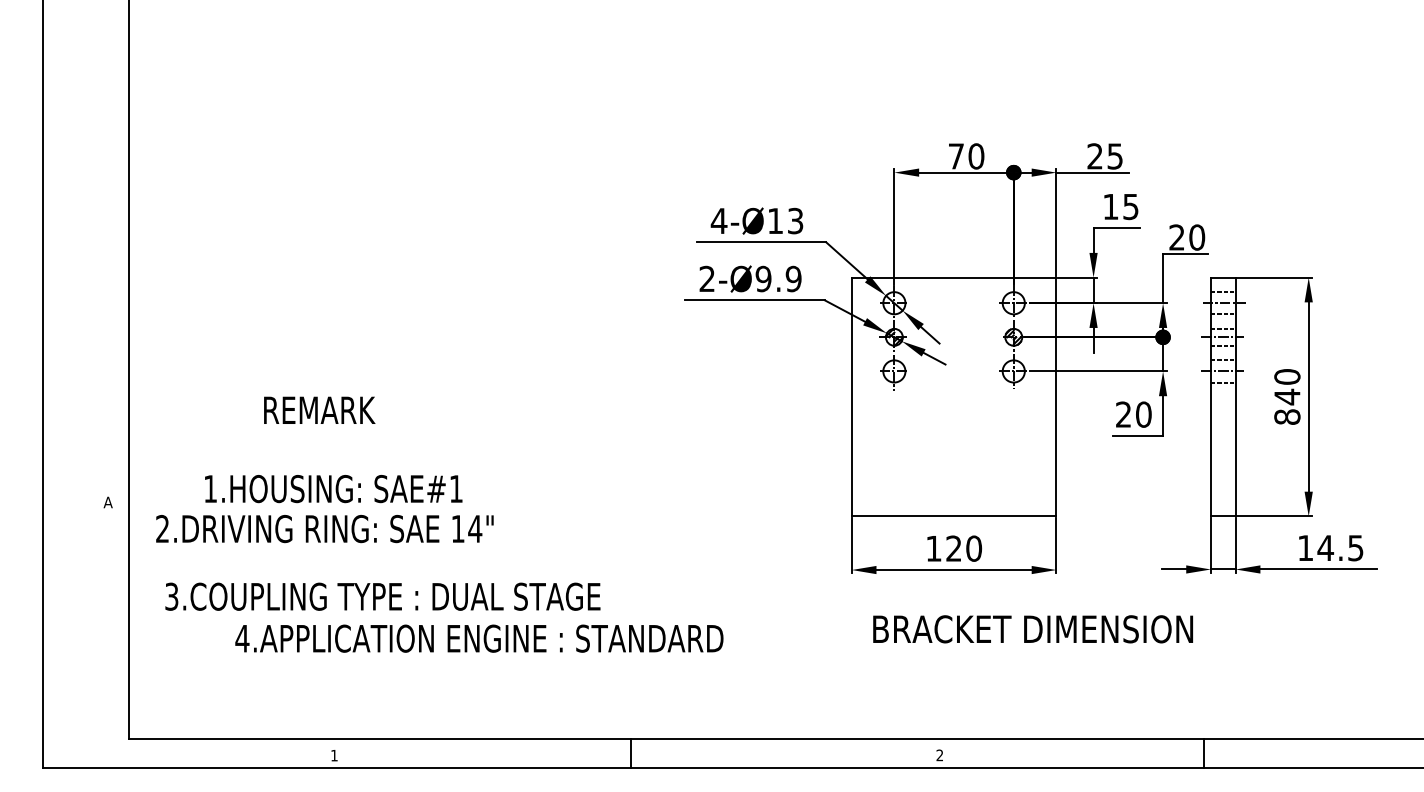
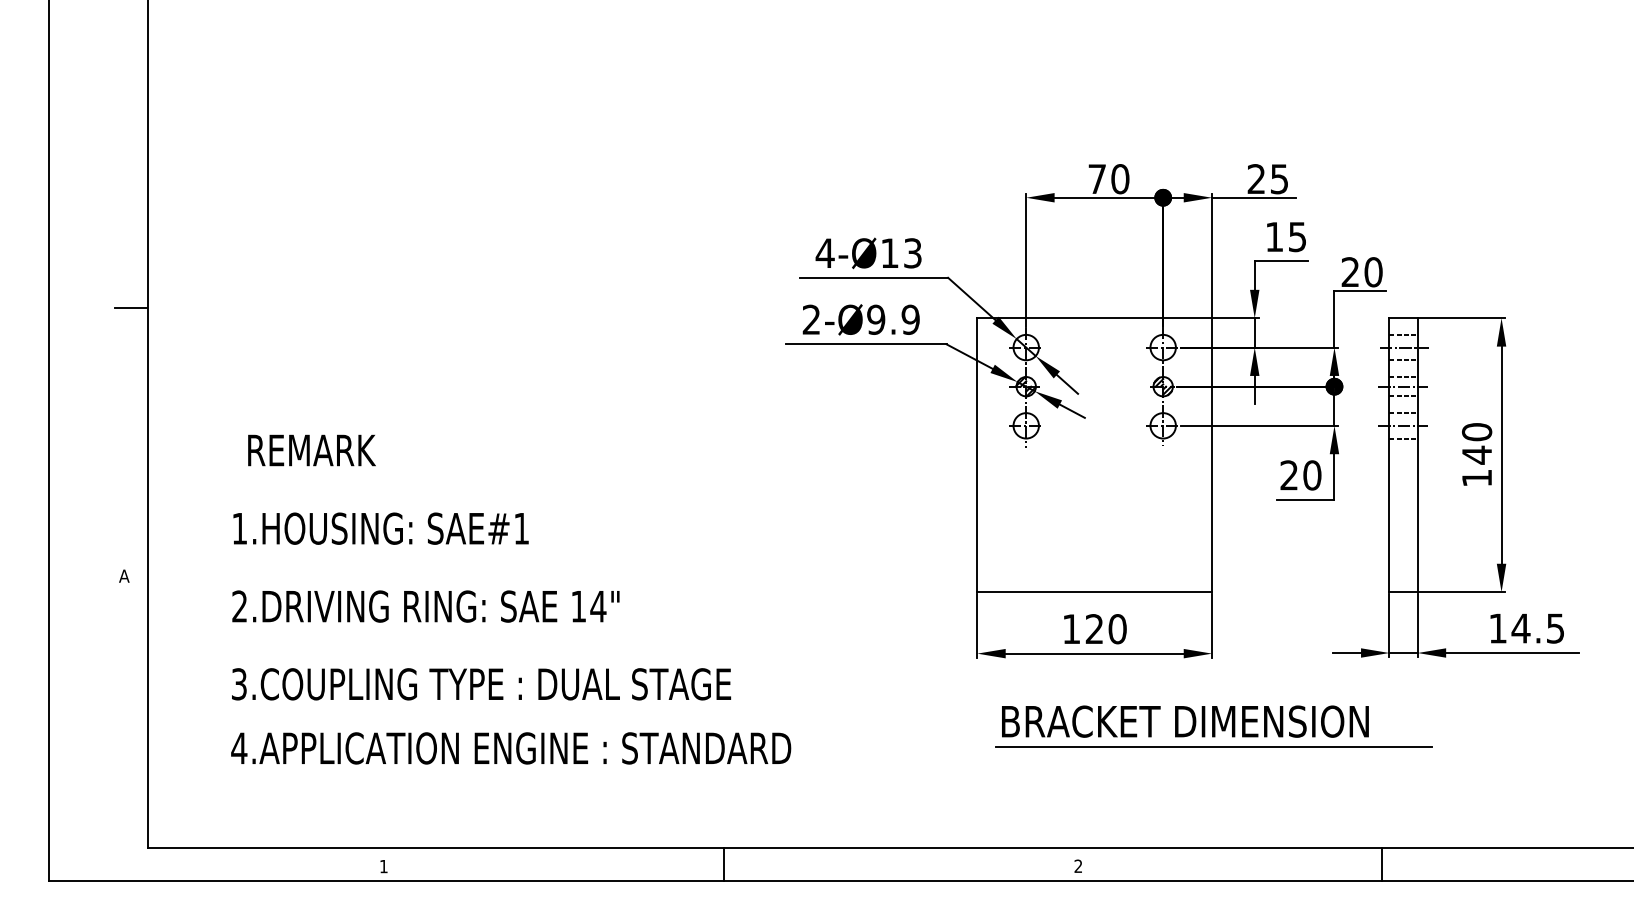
line: (113, 269) -> (130, 308), added
text: (319, 410) -> (311, 450), moved
text: (1287, 417) -> (1477, 478), 840 -> 140
text: (333, 488) -> (380, 528), moved
text: (324, 528) -> (425, 606), moved
text: (382, 596) -> (481, 684), moved
text: (479, 638) -> (511, 748), moved
line: (1057, 650) -> (1213, 746), added

